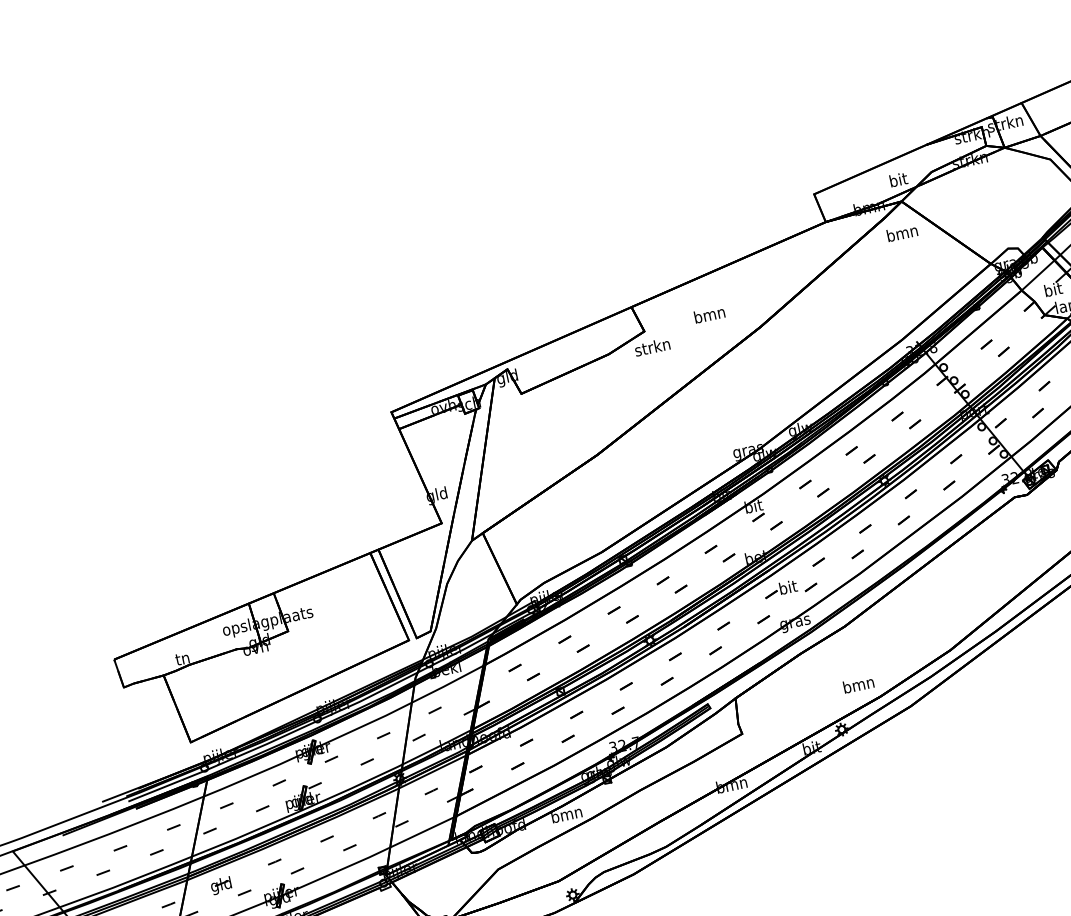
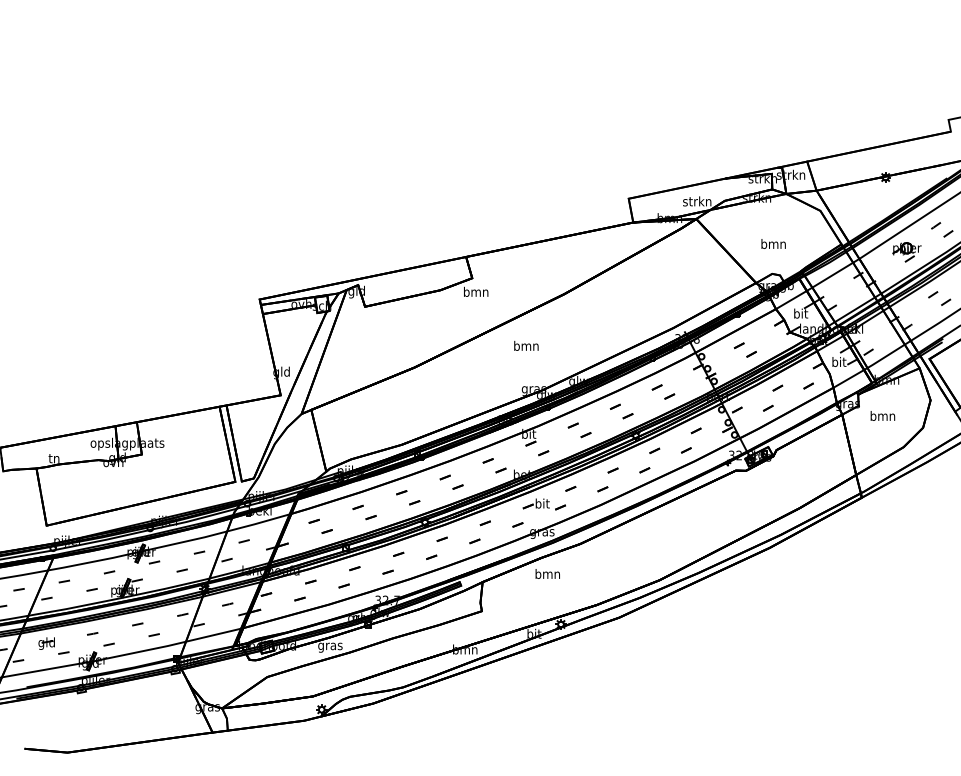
text: (898, 179) -> (697, 201), bit -> strkn
text: (902, 232) -> (773, 243), moved
text: (709, 314) -> (526, 345), moved
text: (651, 346) -> (475, 291), strkn -> bmn
text: (858, 684) -> (547, 573), moved
text: (567, 817) -> (330, 647), bmn -> gras

